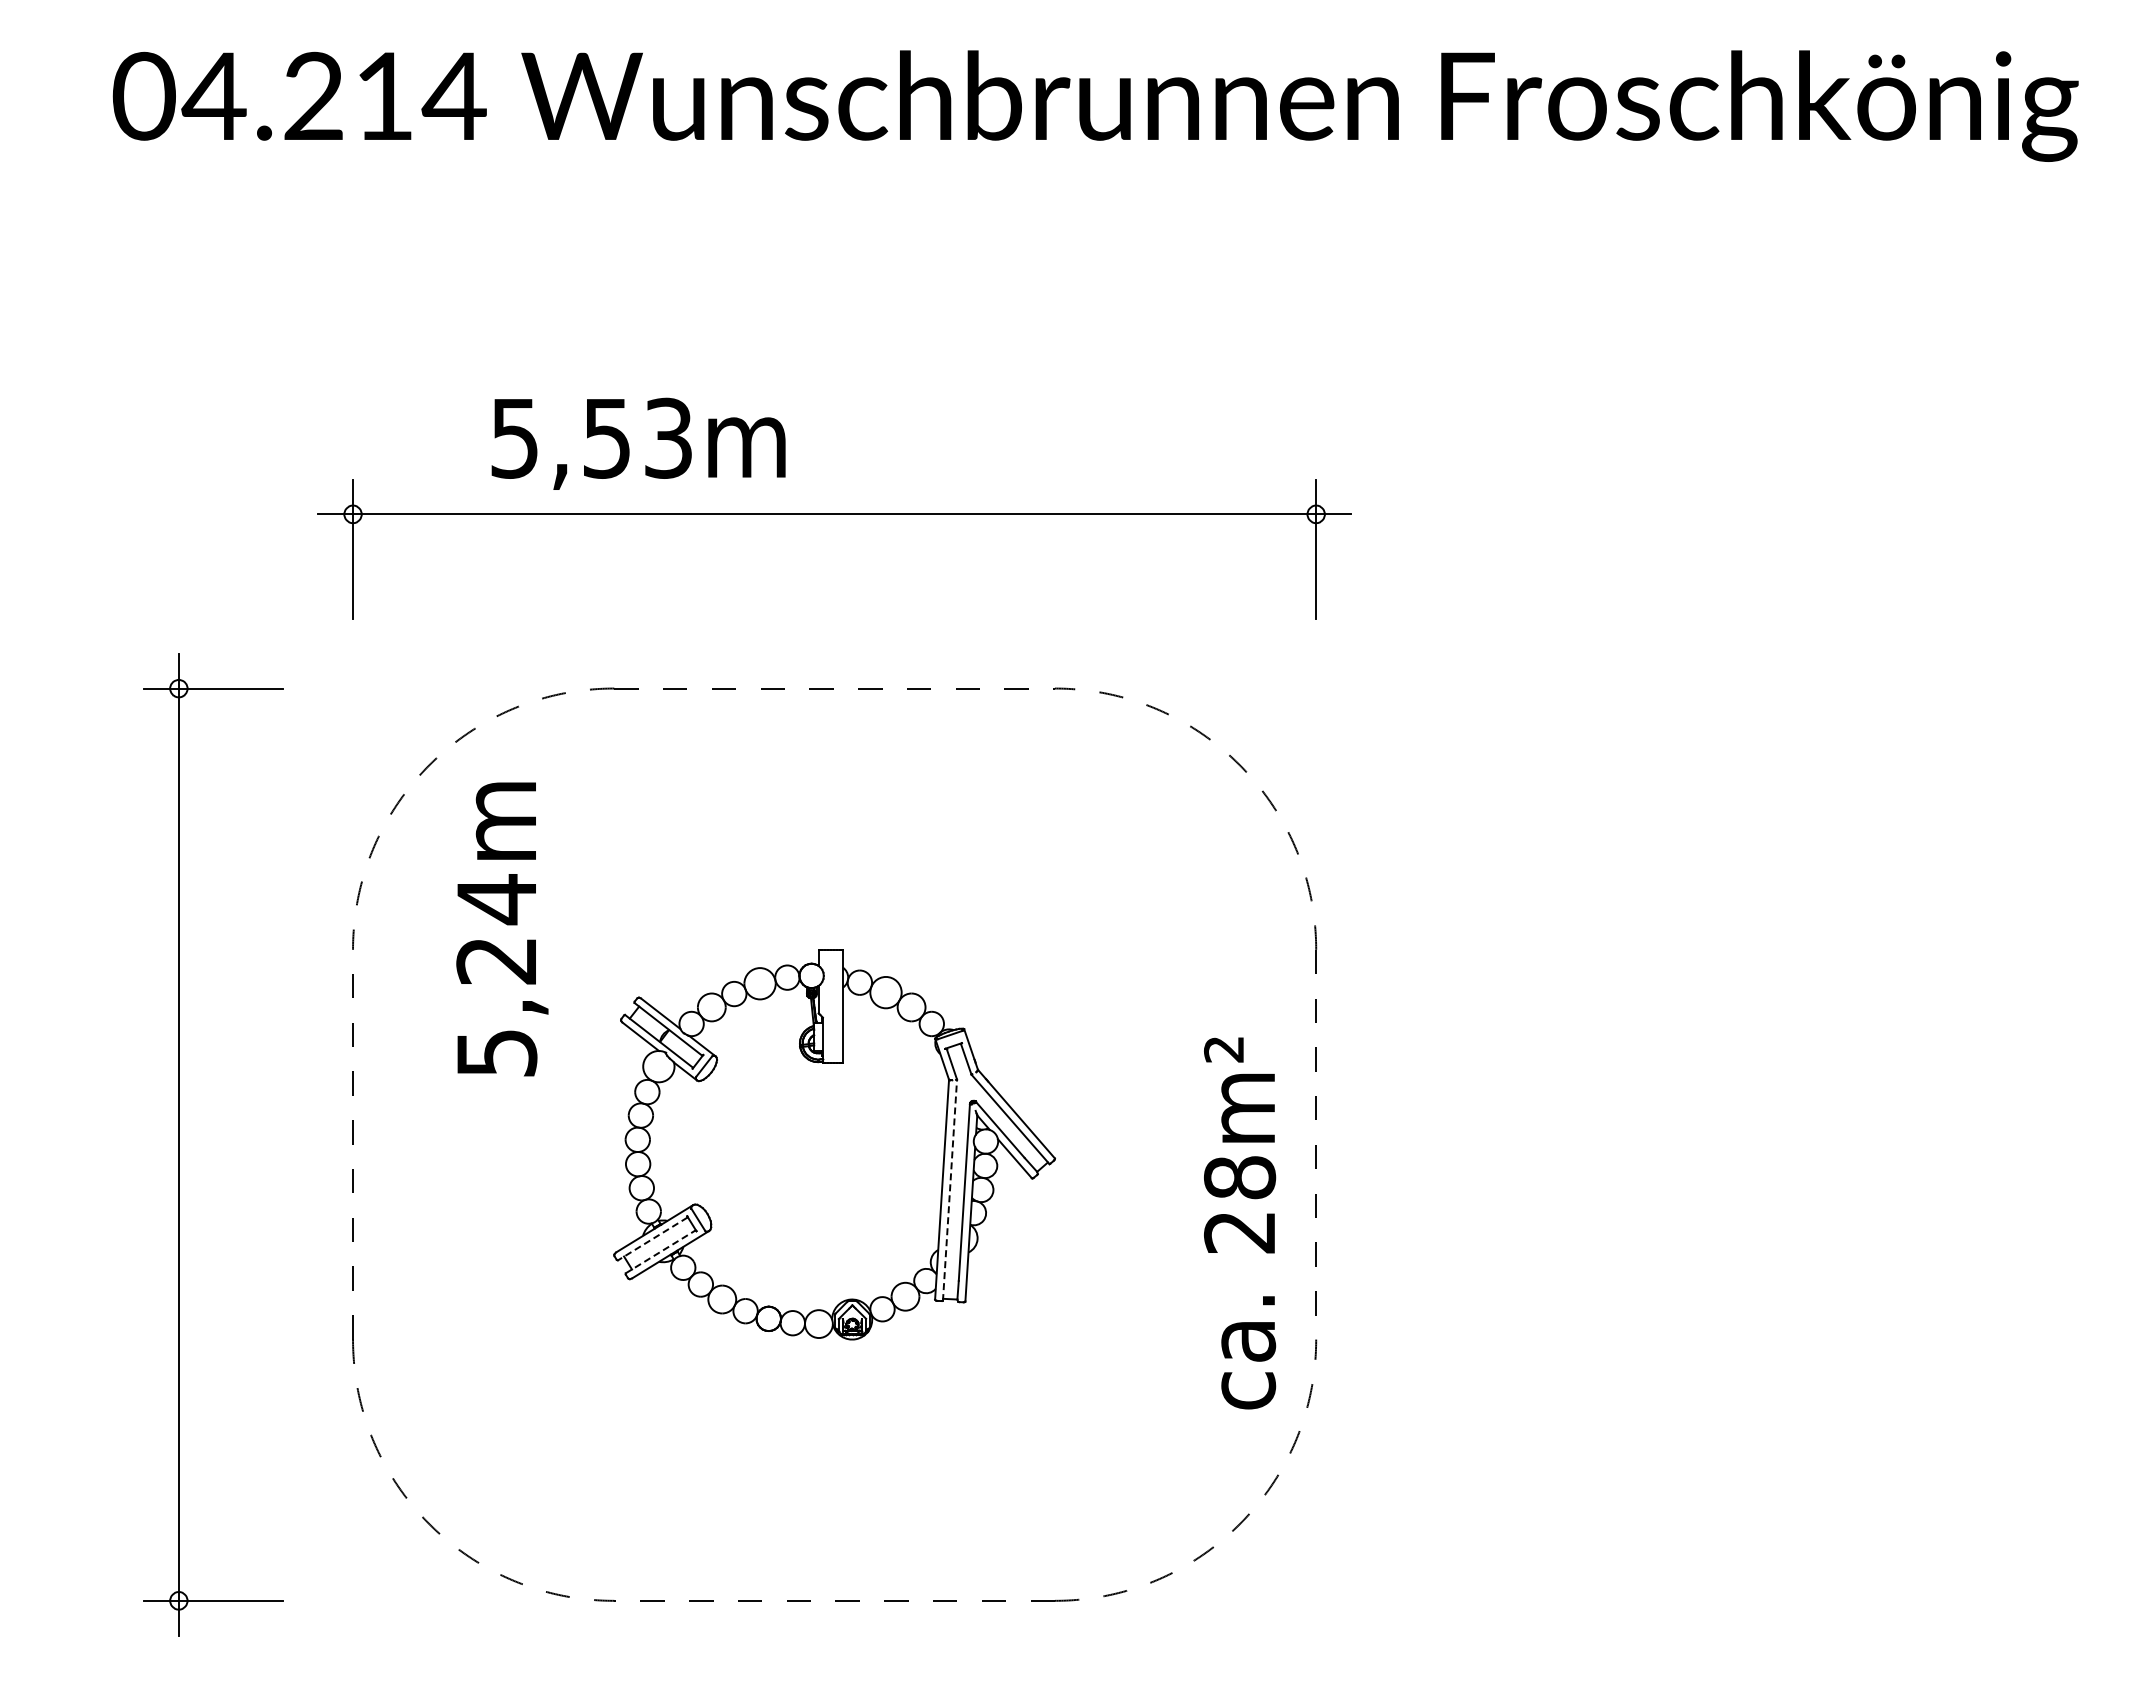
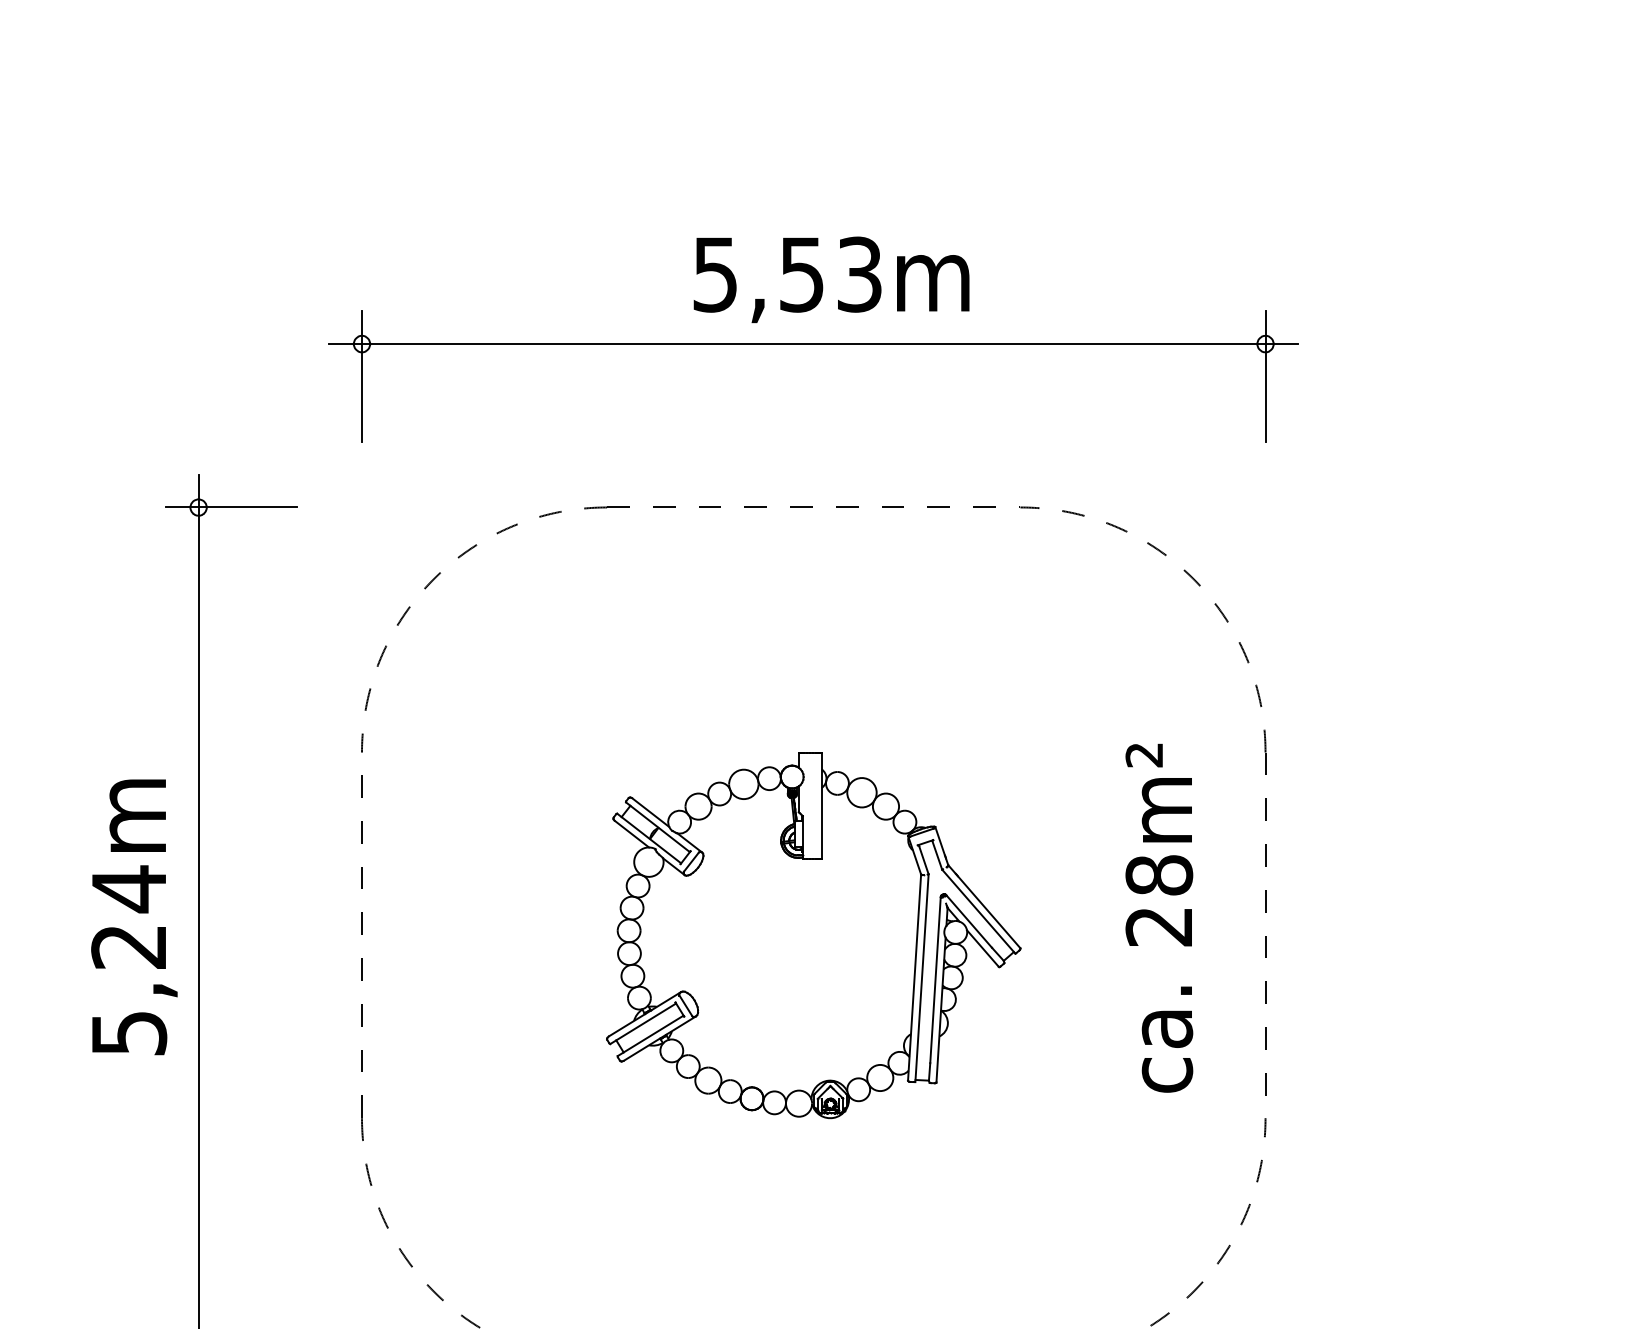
text: (638, 443) -> (831, 279), moved
text: (502, 929) -> (134, 917), moved
line: (950, 1190) -> (922, 978), dashed -> solid
text: (1240, 1223) -> (1159, 918), moved
line: (652, 1239) -> (642, 1024), dashed -> solid
line: (661, 1251) -> (651, 1035), dashed -> solid

